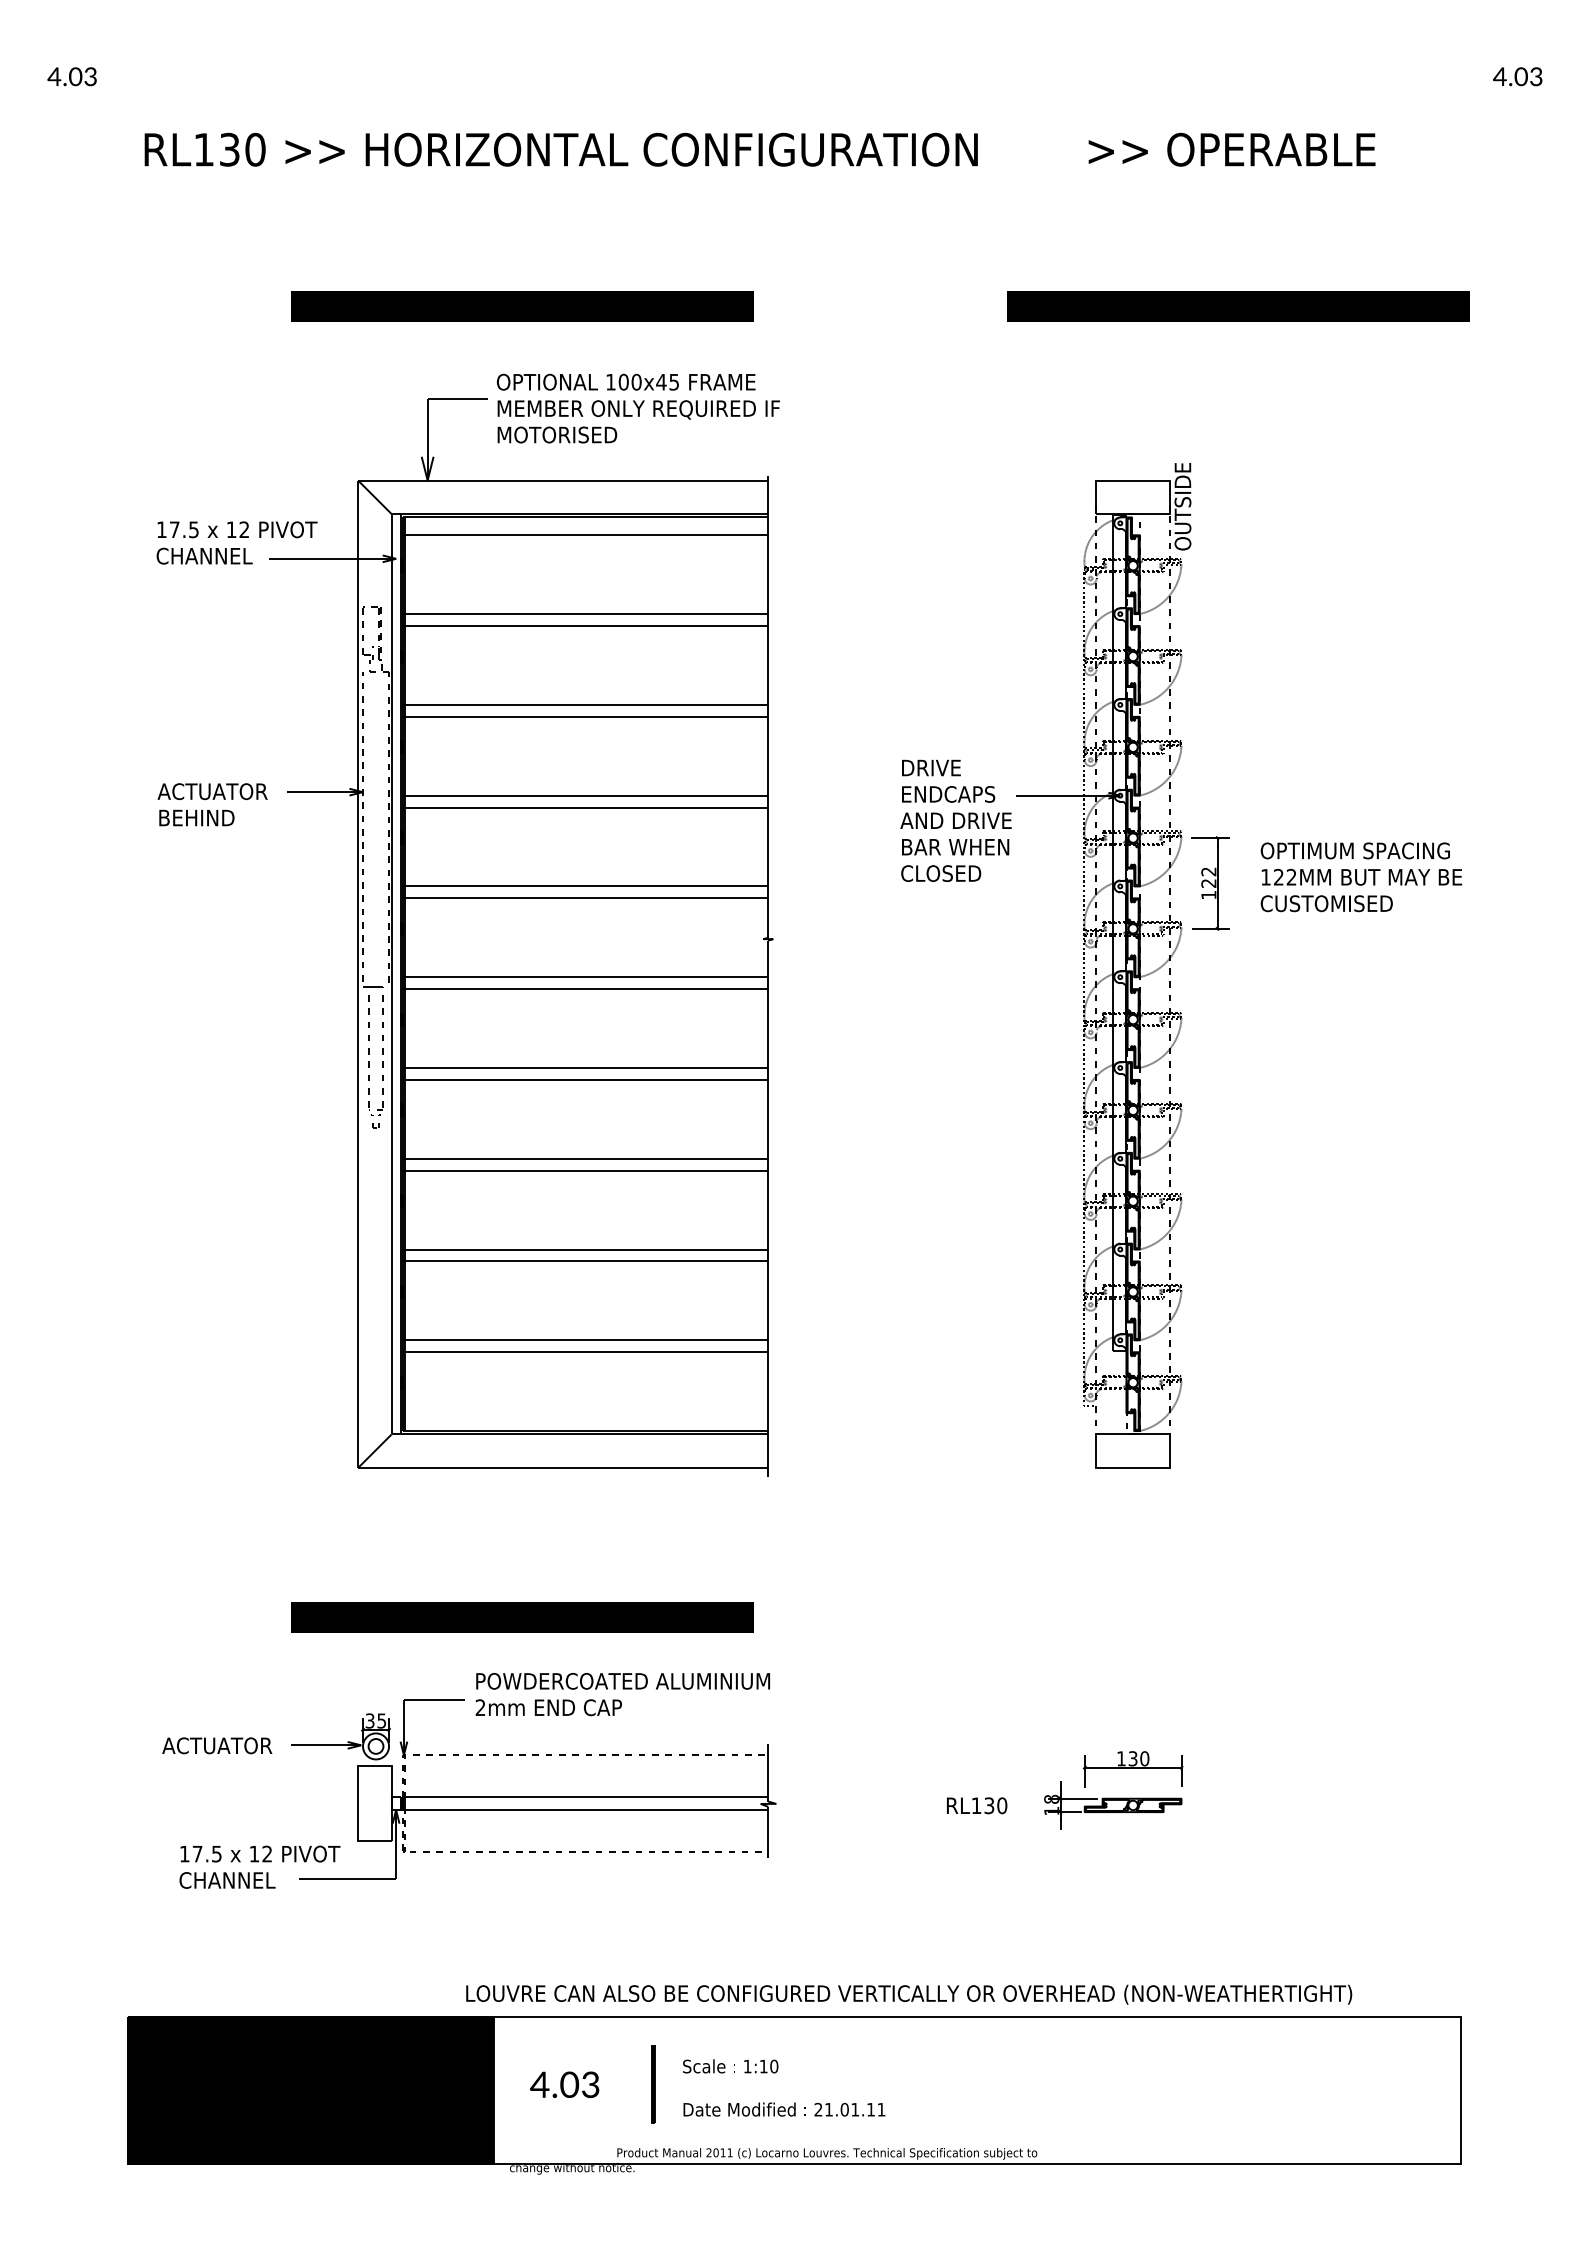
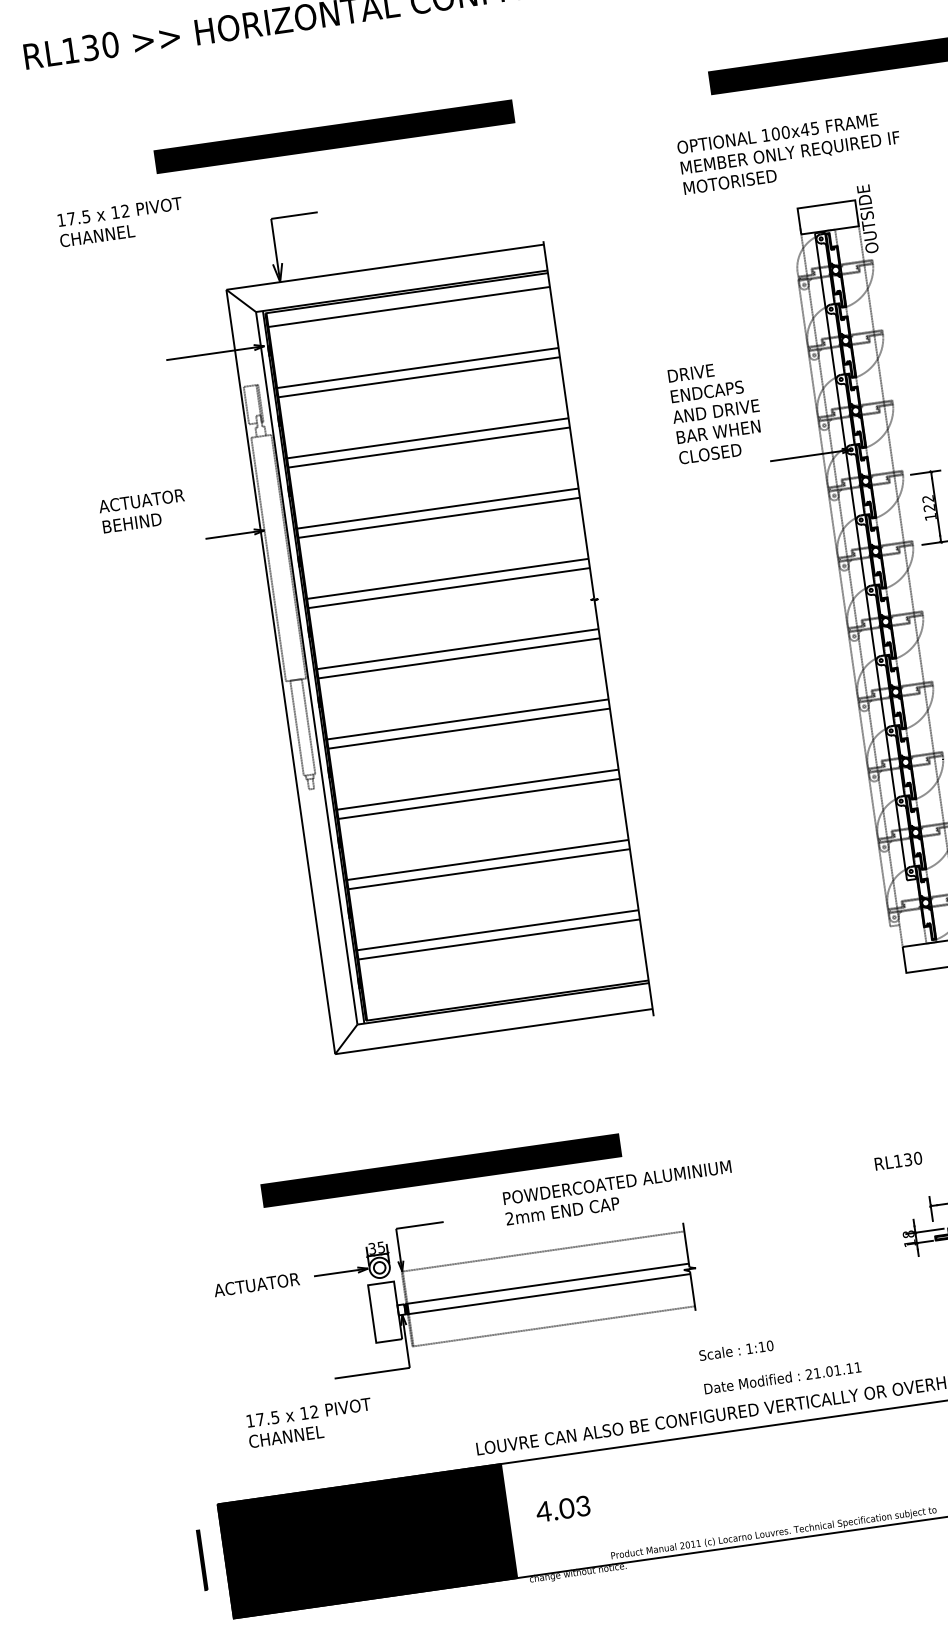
text: (638, 408) -> (790, 152), moved
text: (236, 542) -> (120, 221), moved
text: (212, 804) -> (142, 510), moved
text: (955, 820) -> (715, 411), moved
text: (522, 1617) -> (441, 1170), moved
text: (622, 1694) -> (618, 1192), moved
text: (977, 1805) -> (898, 1160), moved
text: (259, 1866) -> (309, 1422), moved
line: (653, 2084) -> (202, 1560), moved
text: (784, 2087) -> (780, 1360), moved

